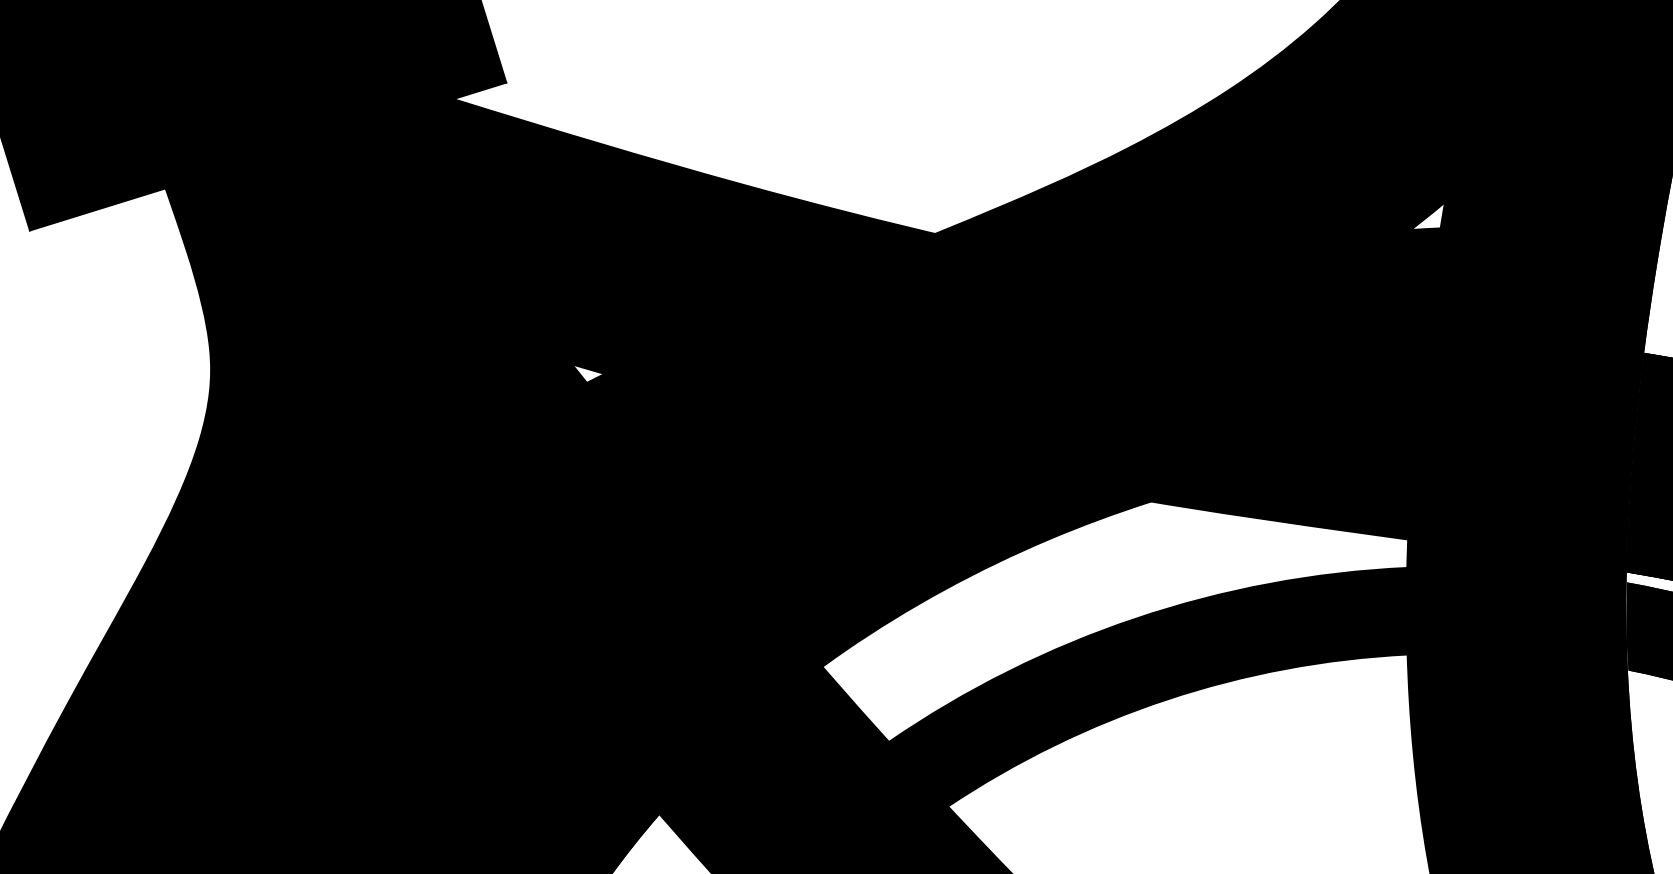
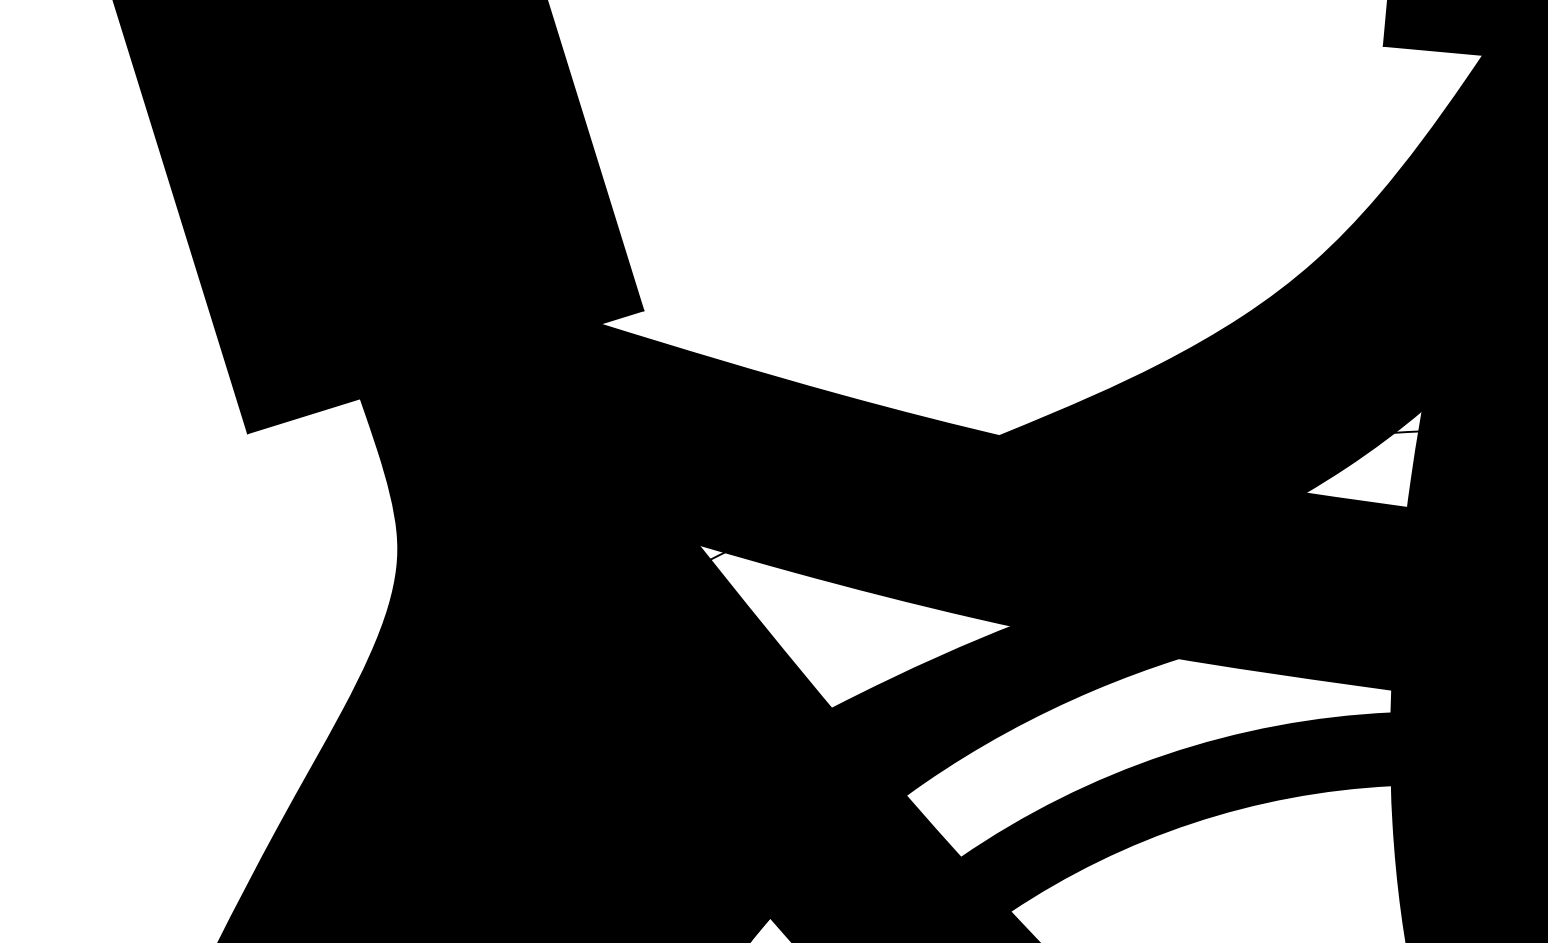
fill: (1371, 274) -> (1361, 469), removed
fill: (769, 468) -> (861, 630), removed

